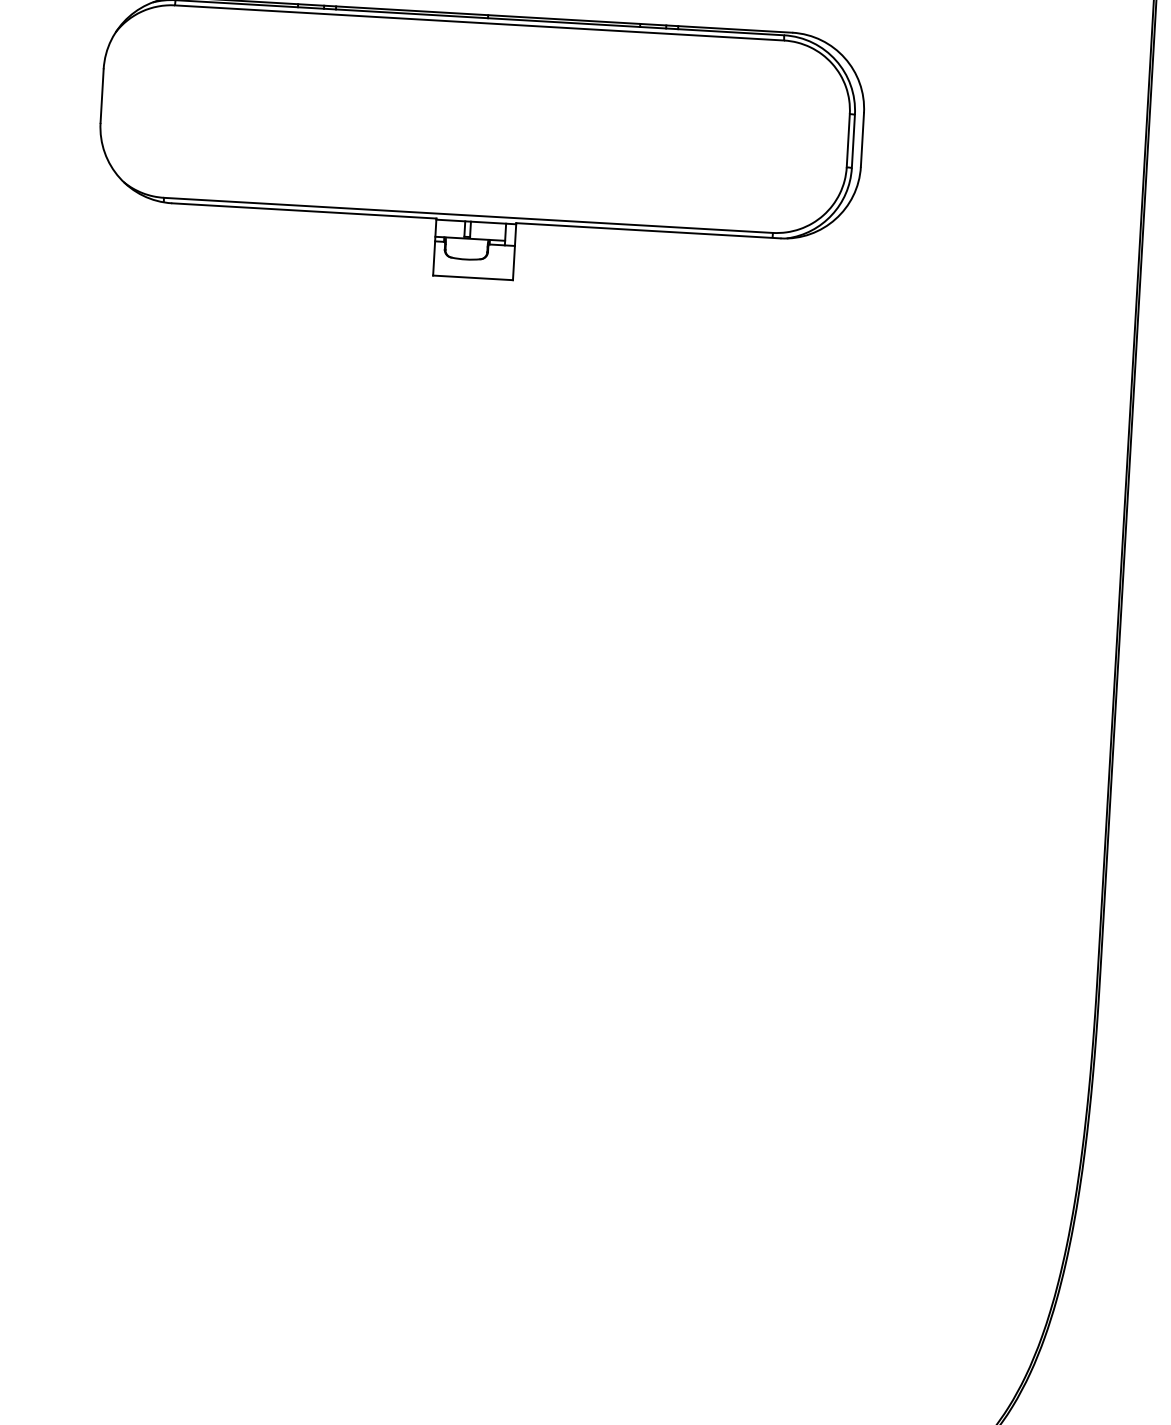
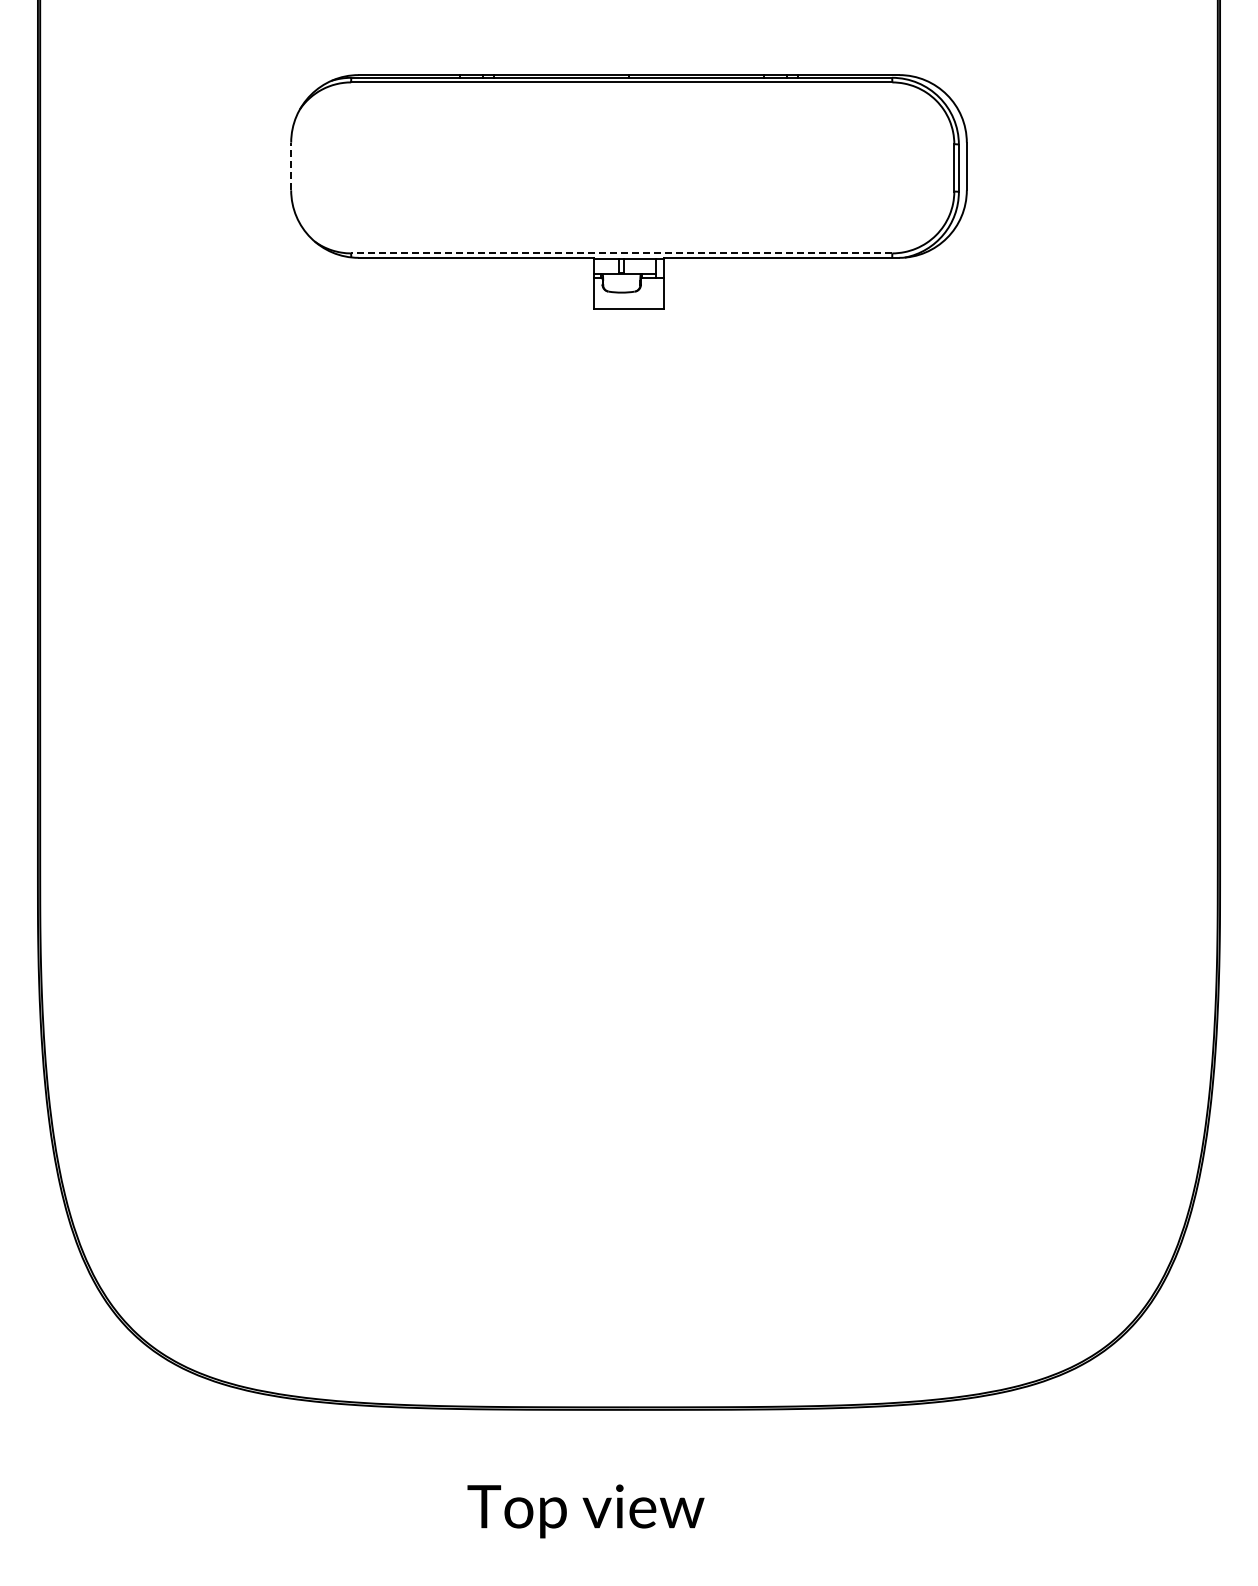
line: (102, 96) -> (291, 166), solid -> dashed
line: (468, 215) -> (621, 253), solid -> dashed

